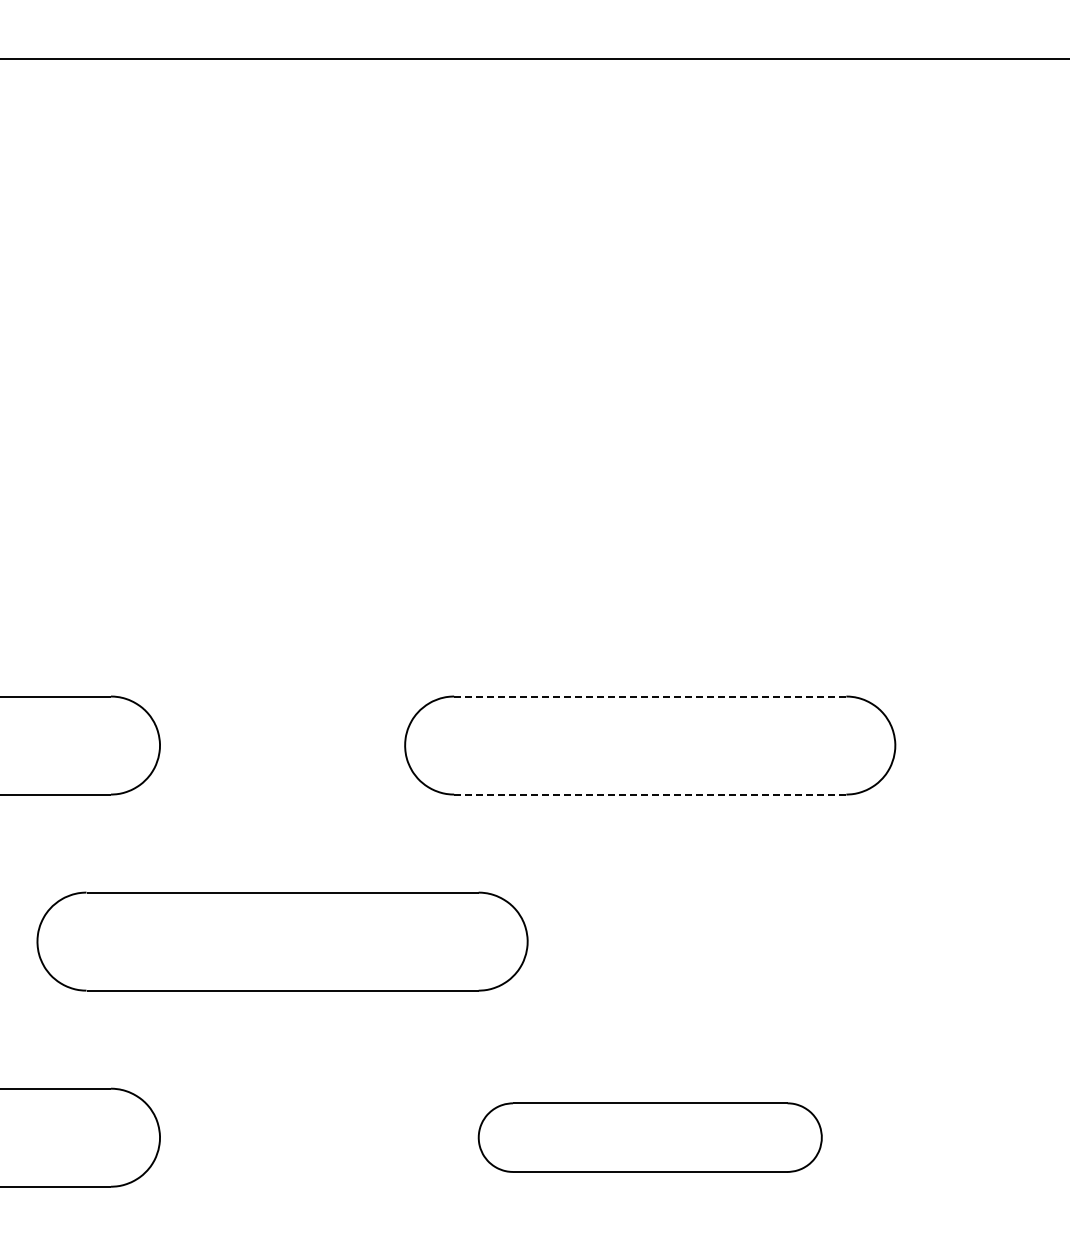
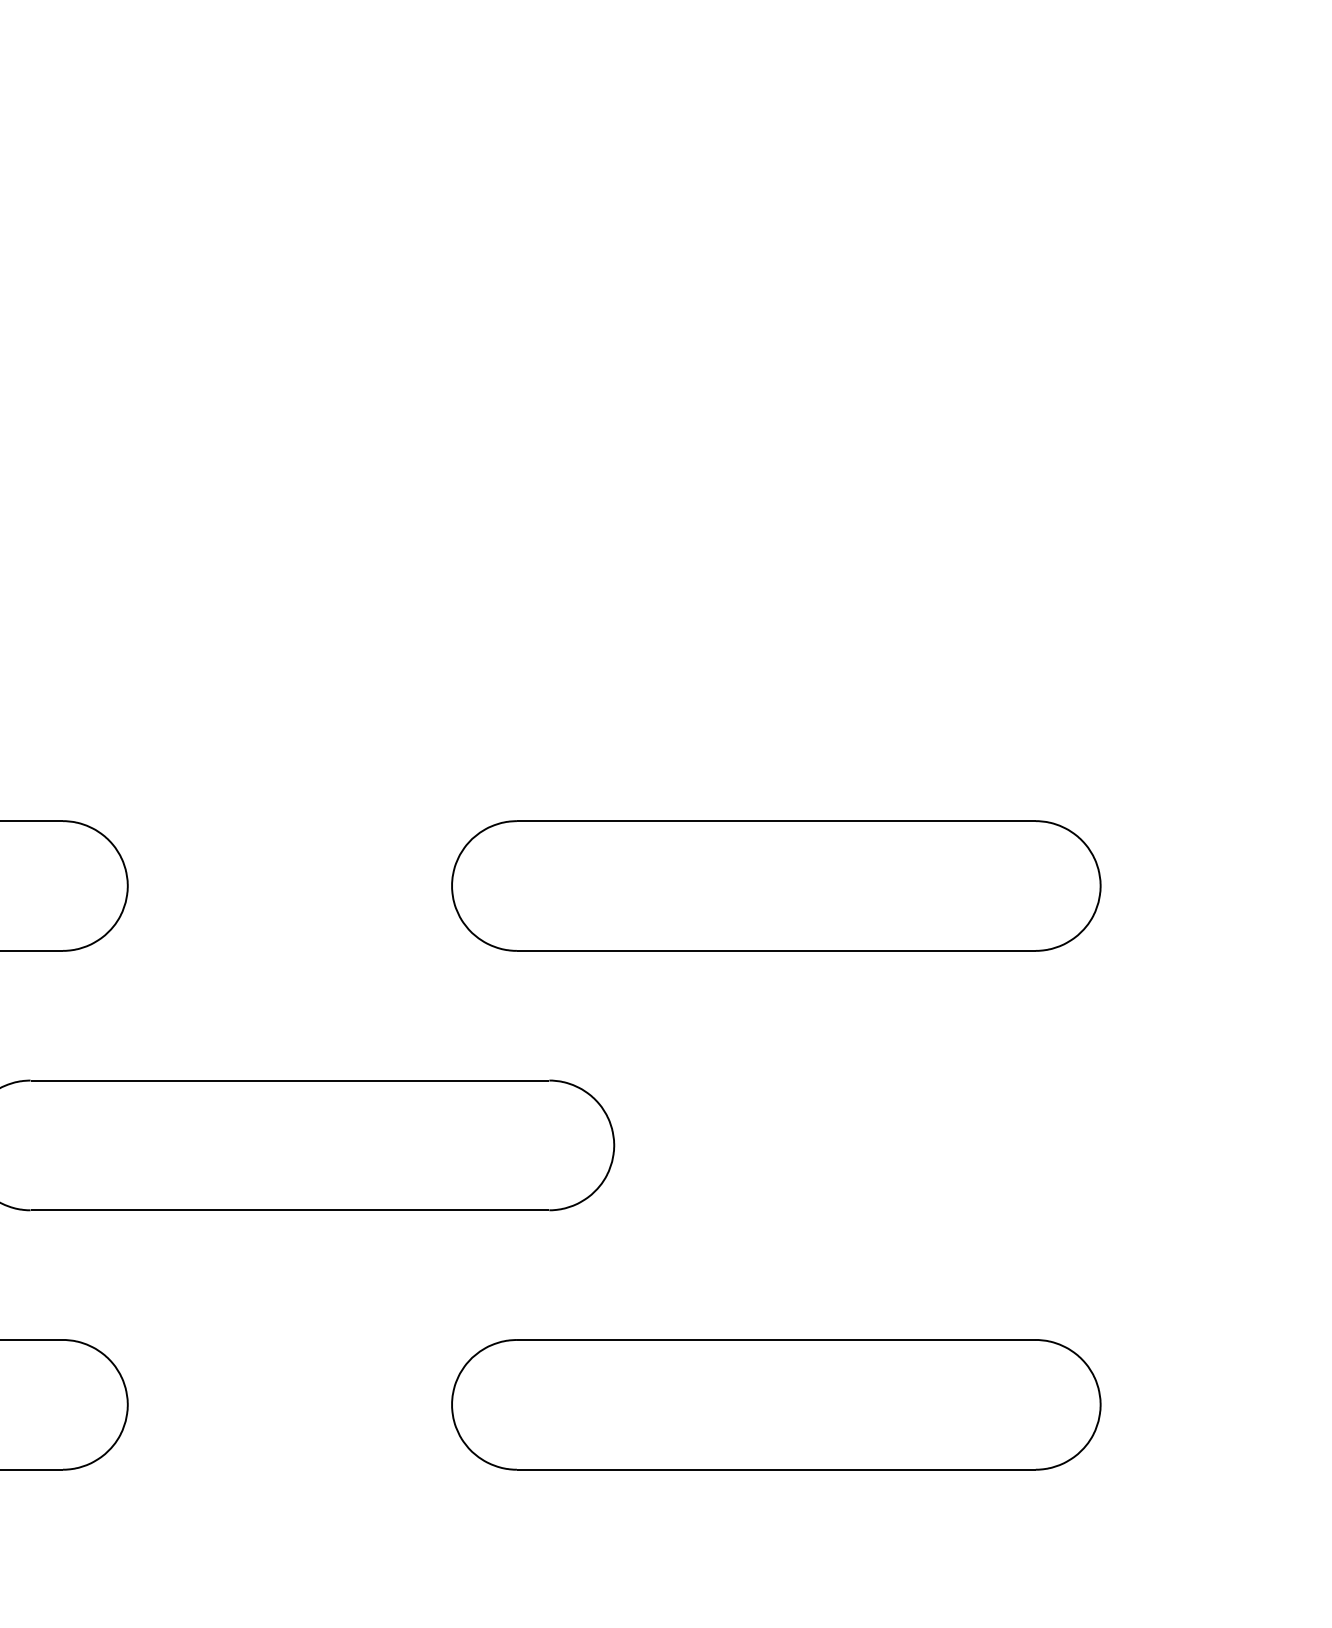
line: (650, 696) -> (776, 821), dashed -> solid
line: (649, 794) -> (775, 950), dashed -> solid
part: (650, 1137) -> (776, 1404), size x1.43

